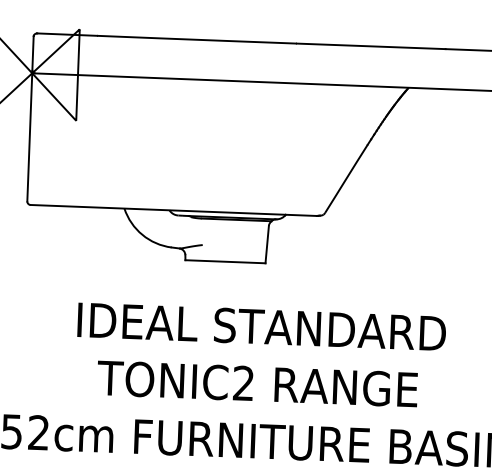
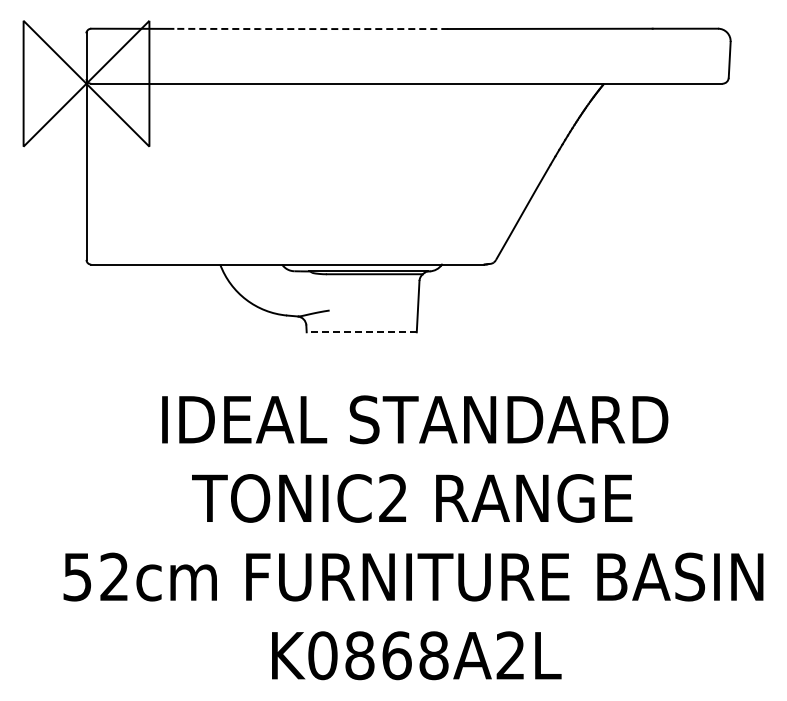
line: (196, 40) -> (310, 29), solid -> dashed
line: (225, 261) -> (361, 332), solid -> dashed

